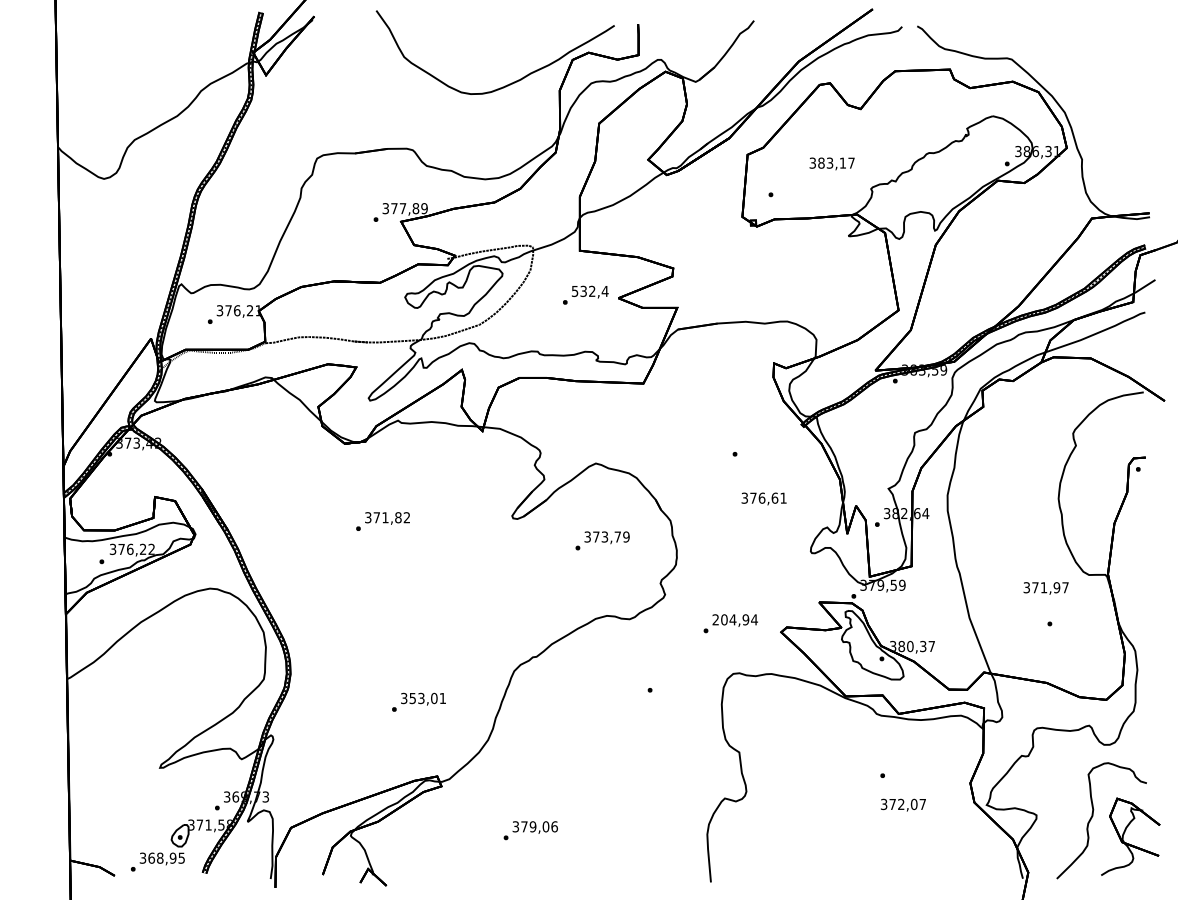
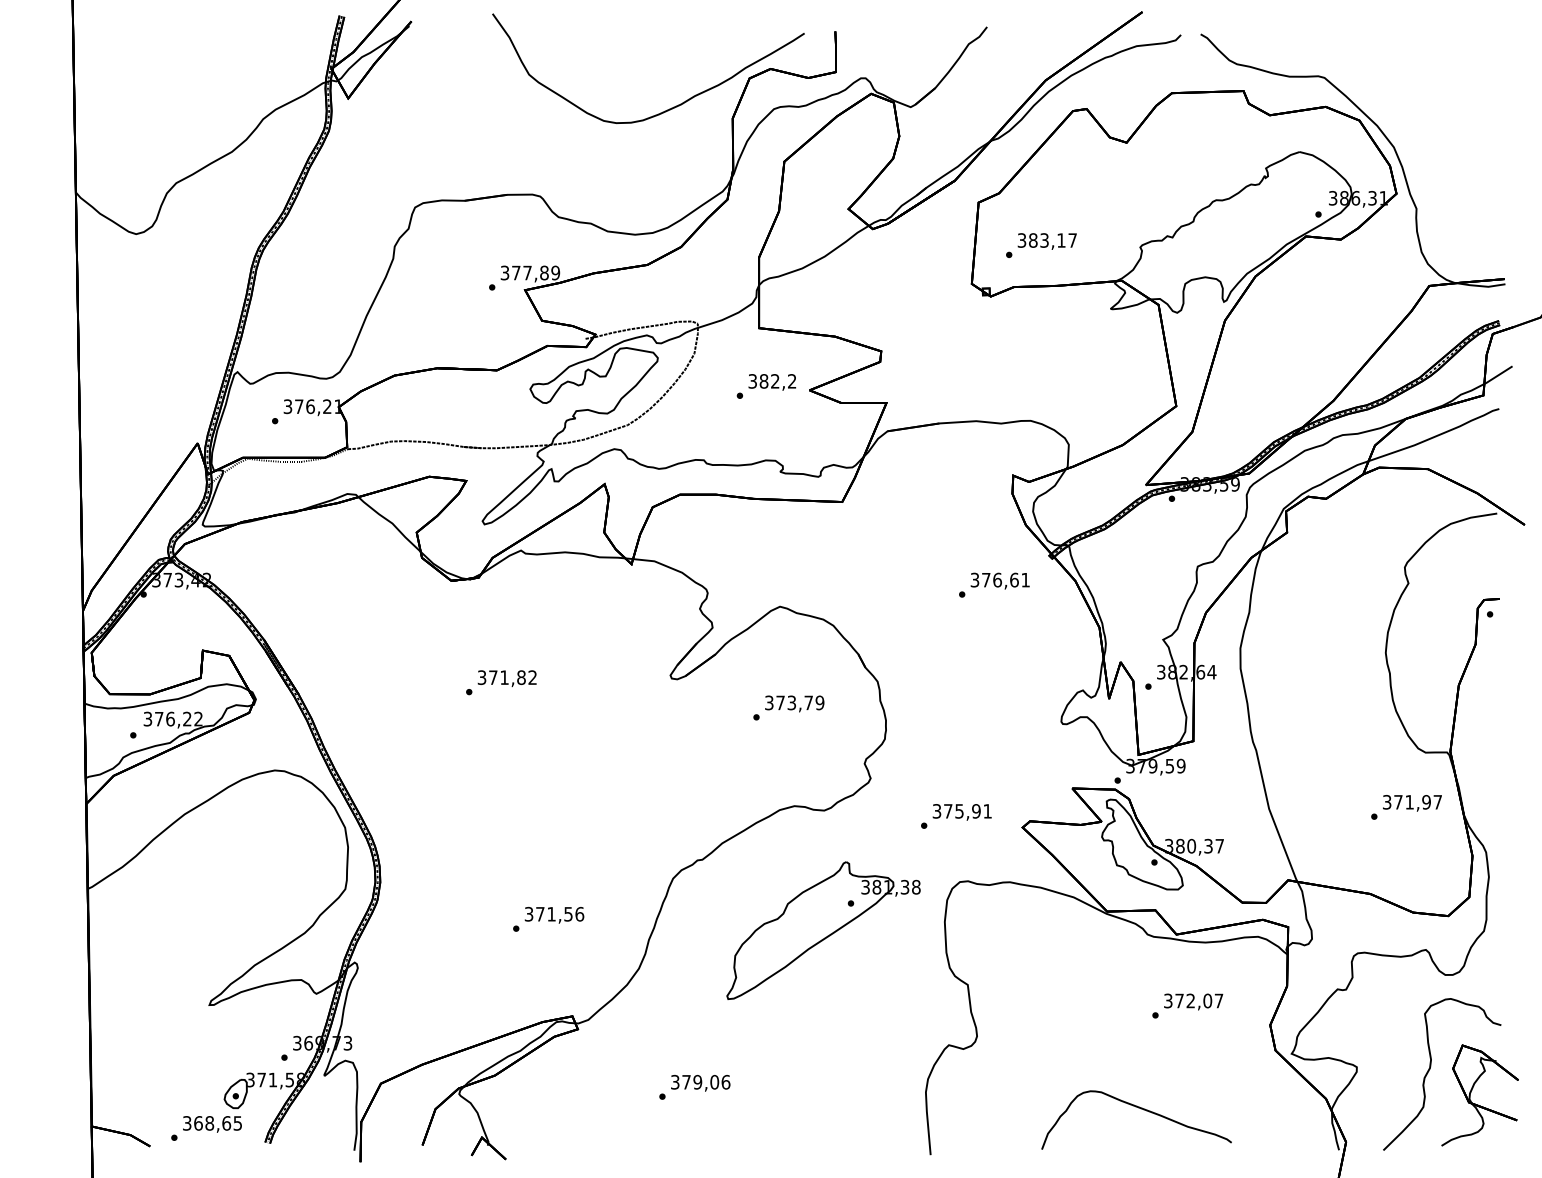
text: (831, 163) -> (1046, 241), moved
text: (590, 291) -> (772, 381), 532,4 -> 382,2
text: (763, 498) -> (999, 580), moved
text: (1046, 588) -> (1412, 803), moved
text: (735, 619) -> (962, 811), 204,94 -> 375,91
text: (428, 697) -> (560, 913), 353,01 -> 371,56
part: (629, 710) -> (823, 930), added
text: (903, 804) -> (1193, 1001), moved
curve: (869, 846) -> (1138, 1108), added
text: (173, 858) -> (226, 1123), 368,95 -> 368,65

